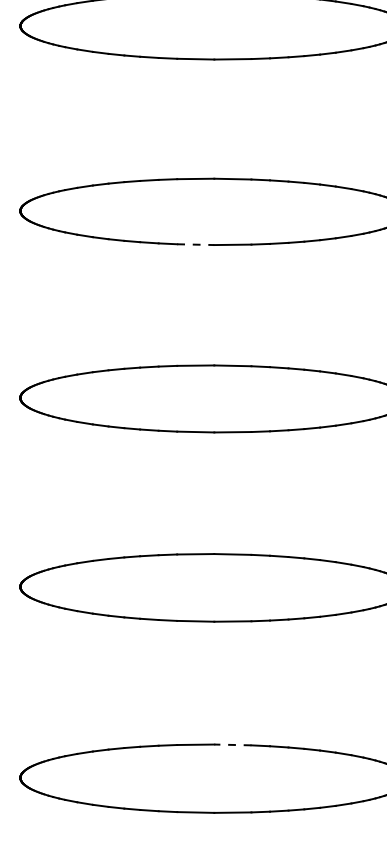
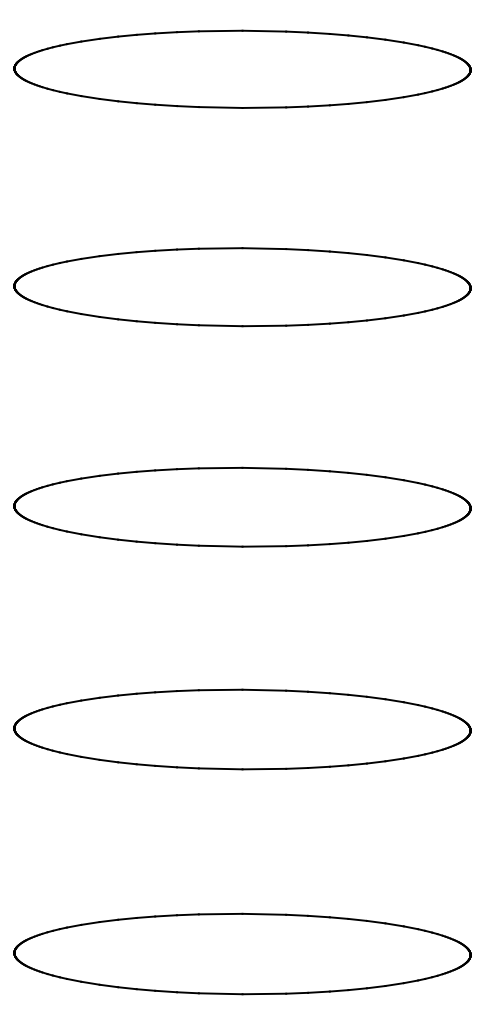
line: (195, 244) -> (220, 325), dashed -> solid
line: (233, 745) -> (264, 914), dashed -> solid

